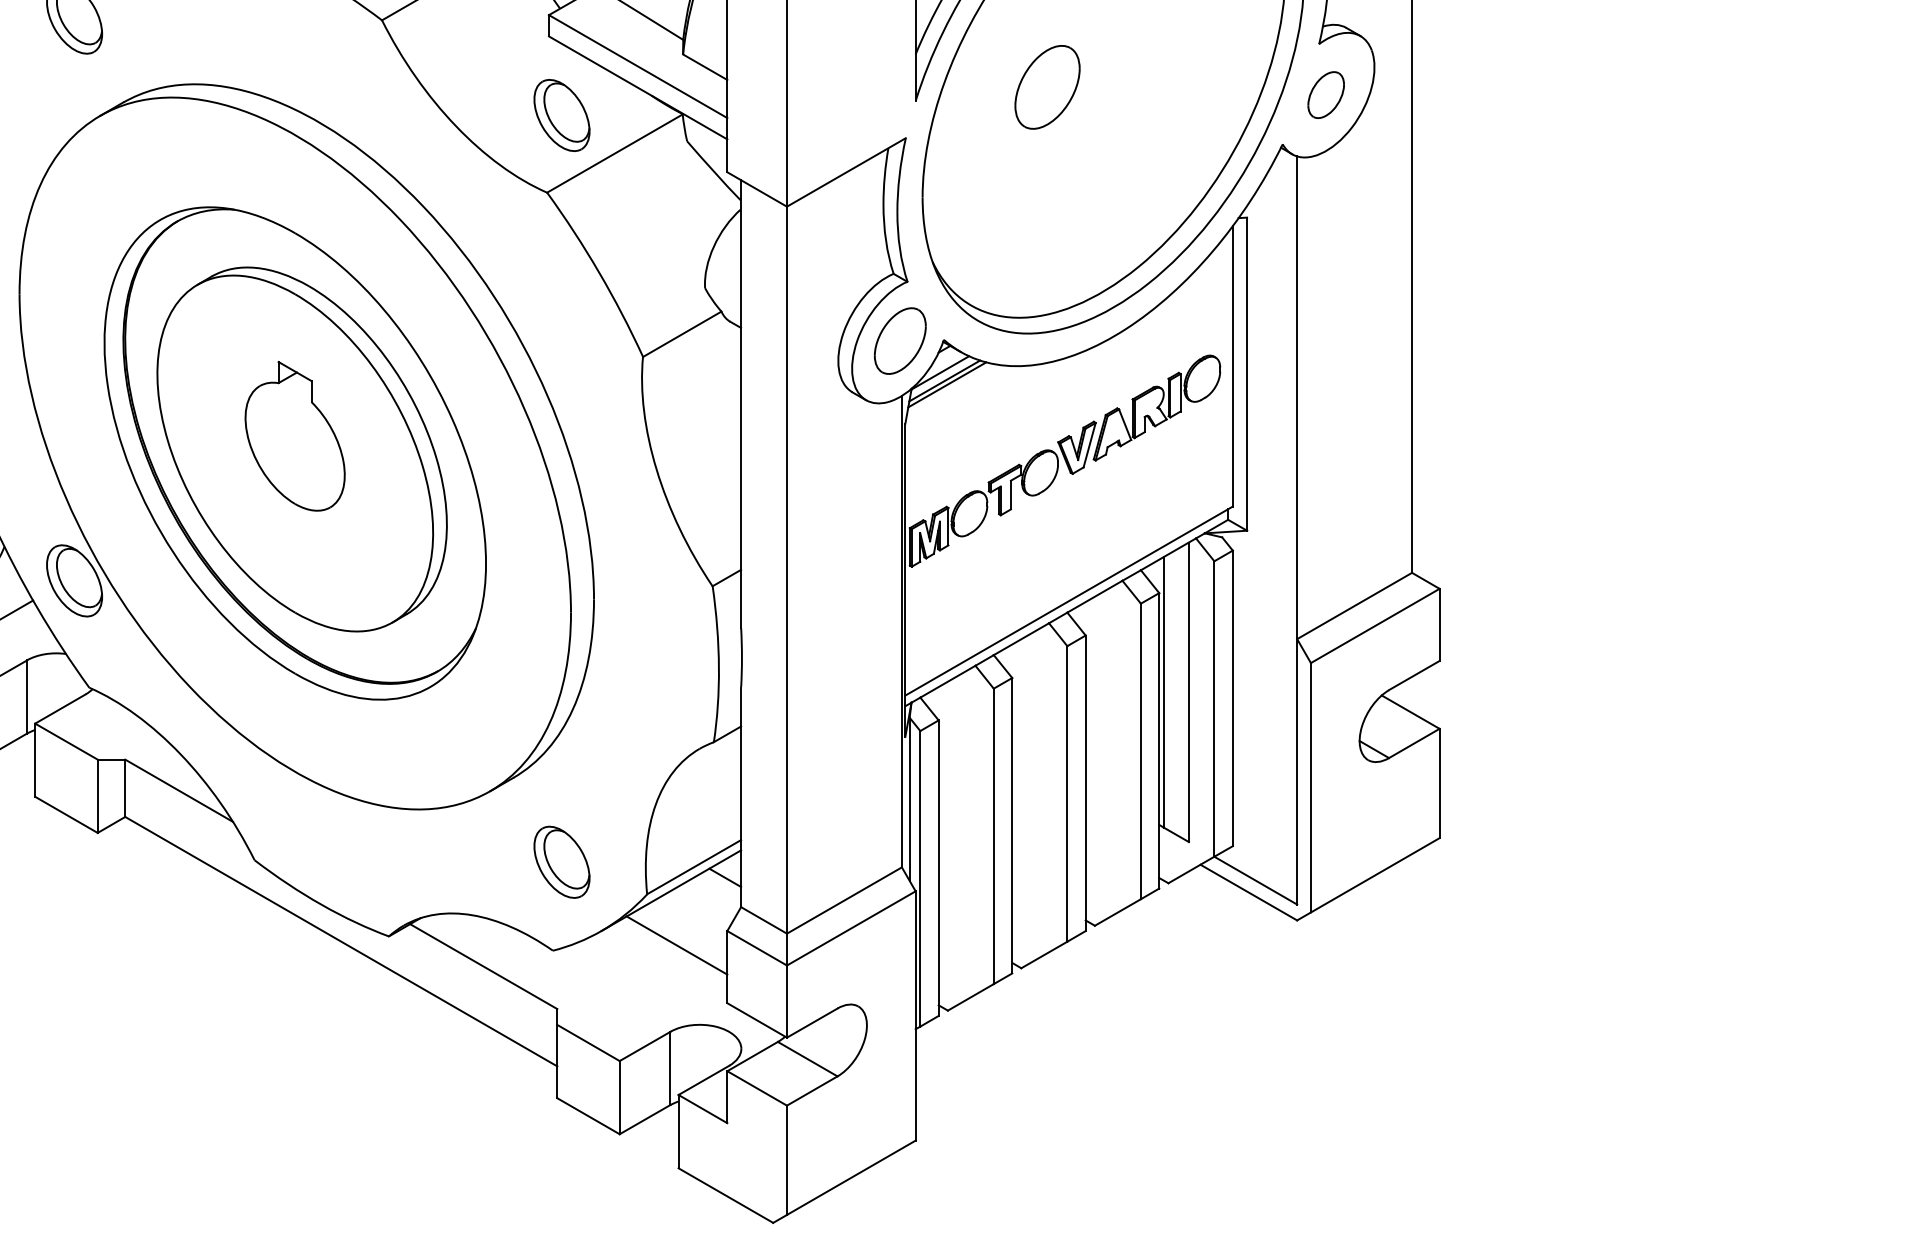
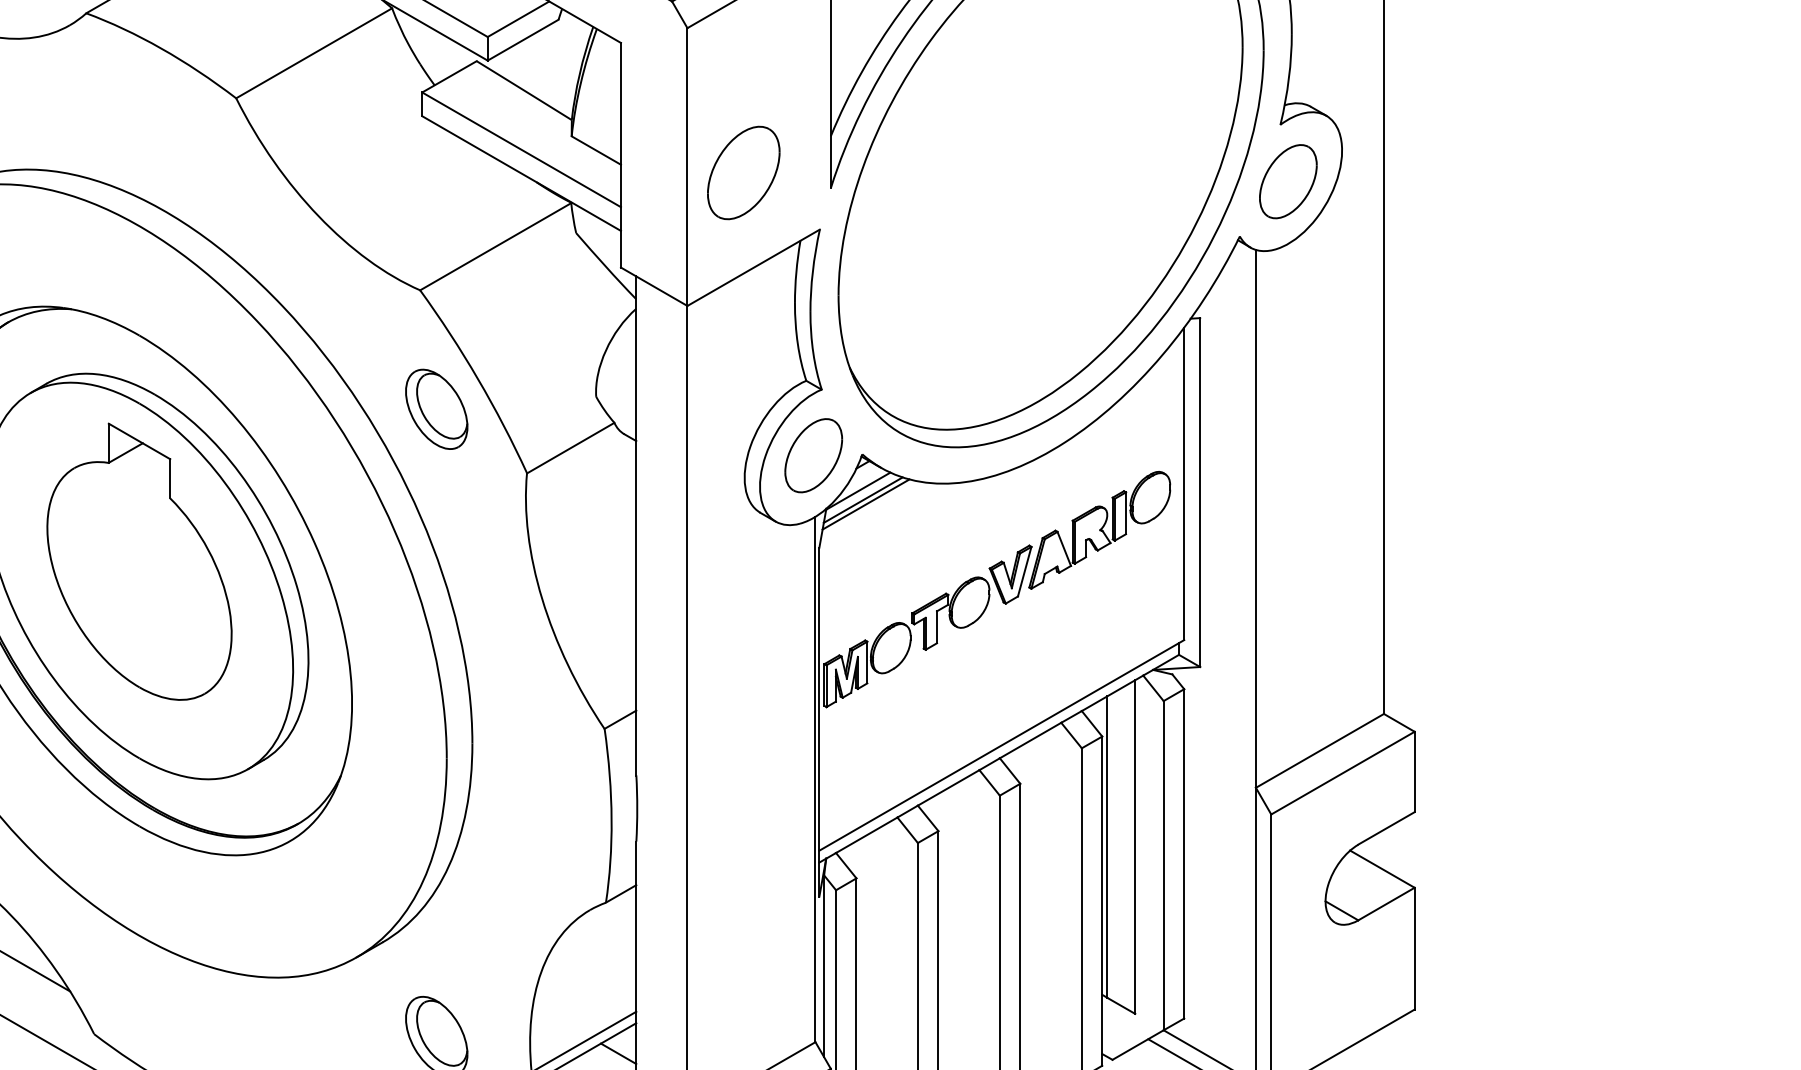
part: (1047, 87) -> (743, 173), moved
part: (1325, 94) -> (1287, 180), size x1.43
part: (561, 115) -> (436, 409), moved
part: (294, 436) -> (138, 562), size x1.67

